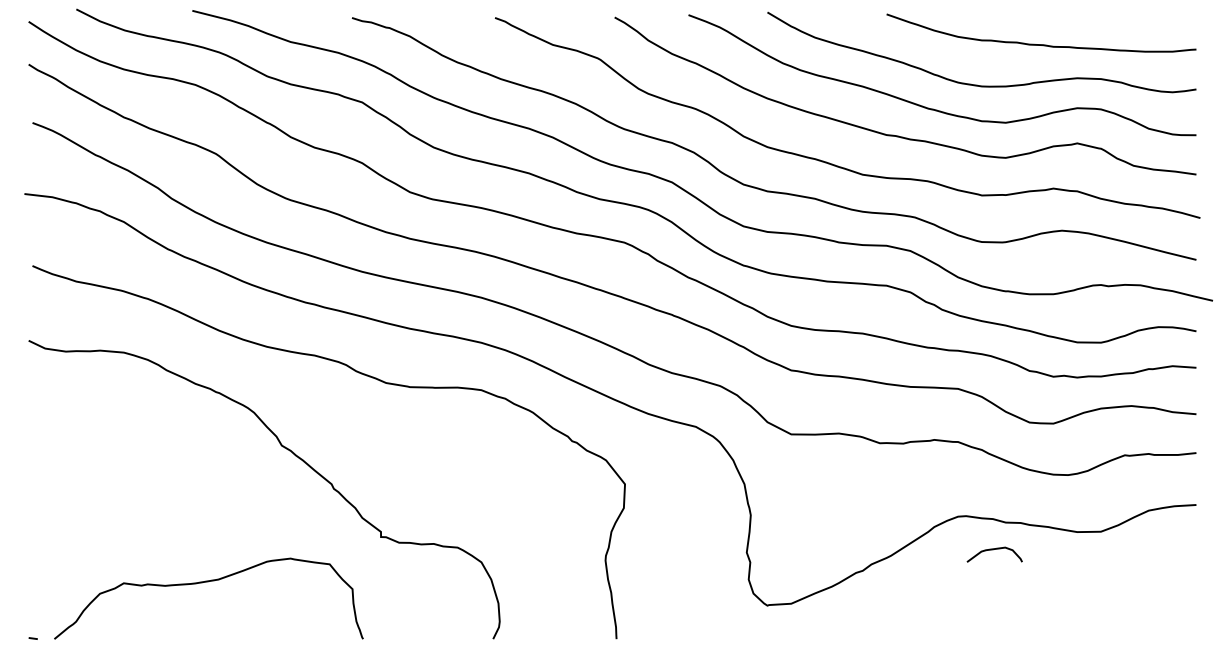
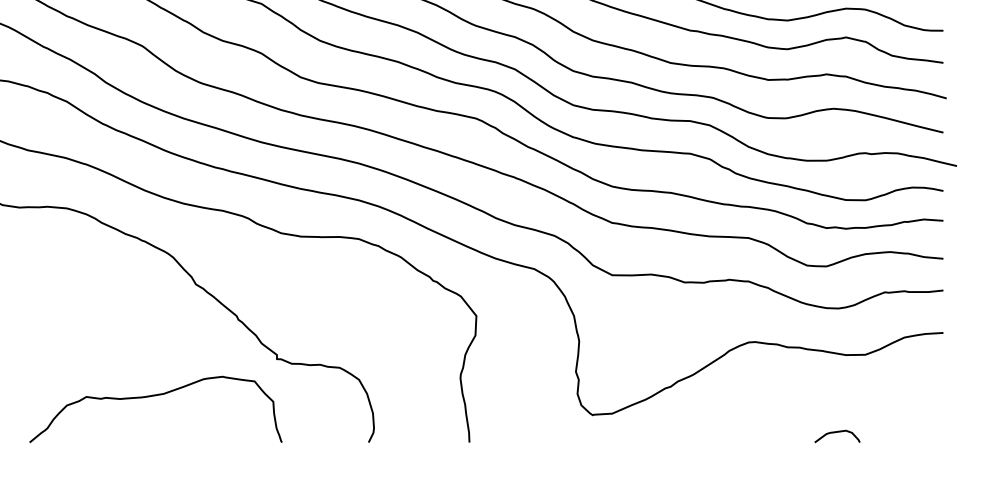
curve: (993, 550) -> (836, 433), moved
curve: (208, 582) -> (155, 396), moved

